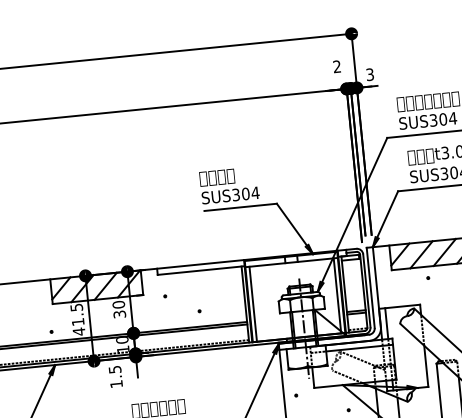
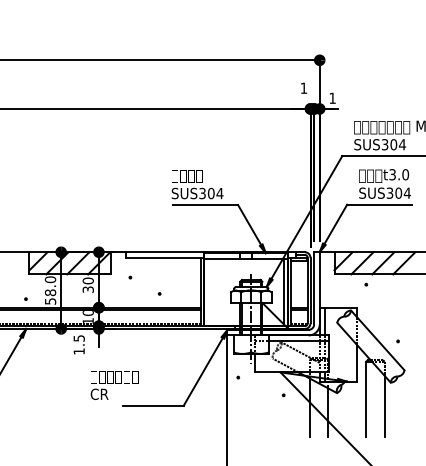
text: (336, 65) -> (303, 87), 2 -> 1
text: (369, 73) -> (332, 97), 3 -> 1
line: (253, 304) -> (208, 292), removed
text: (77, 319) -> (50, 290), 41.5 -> 58.0

